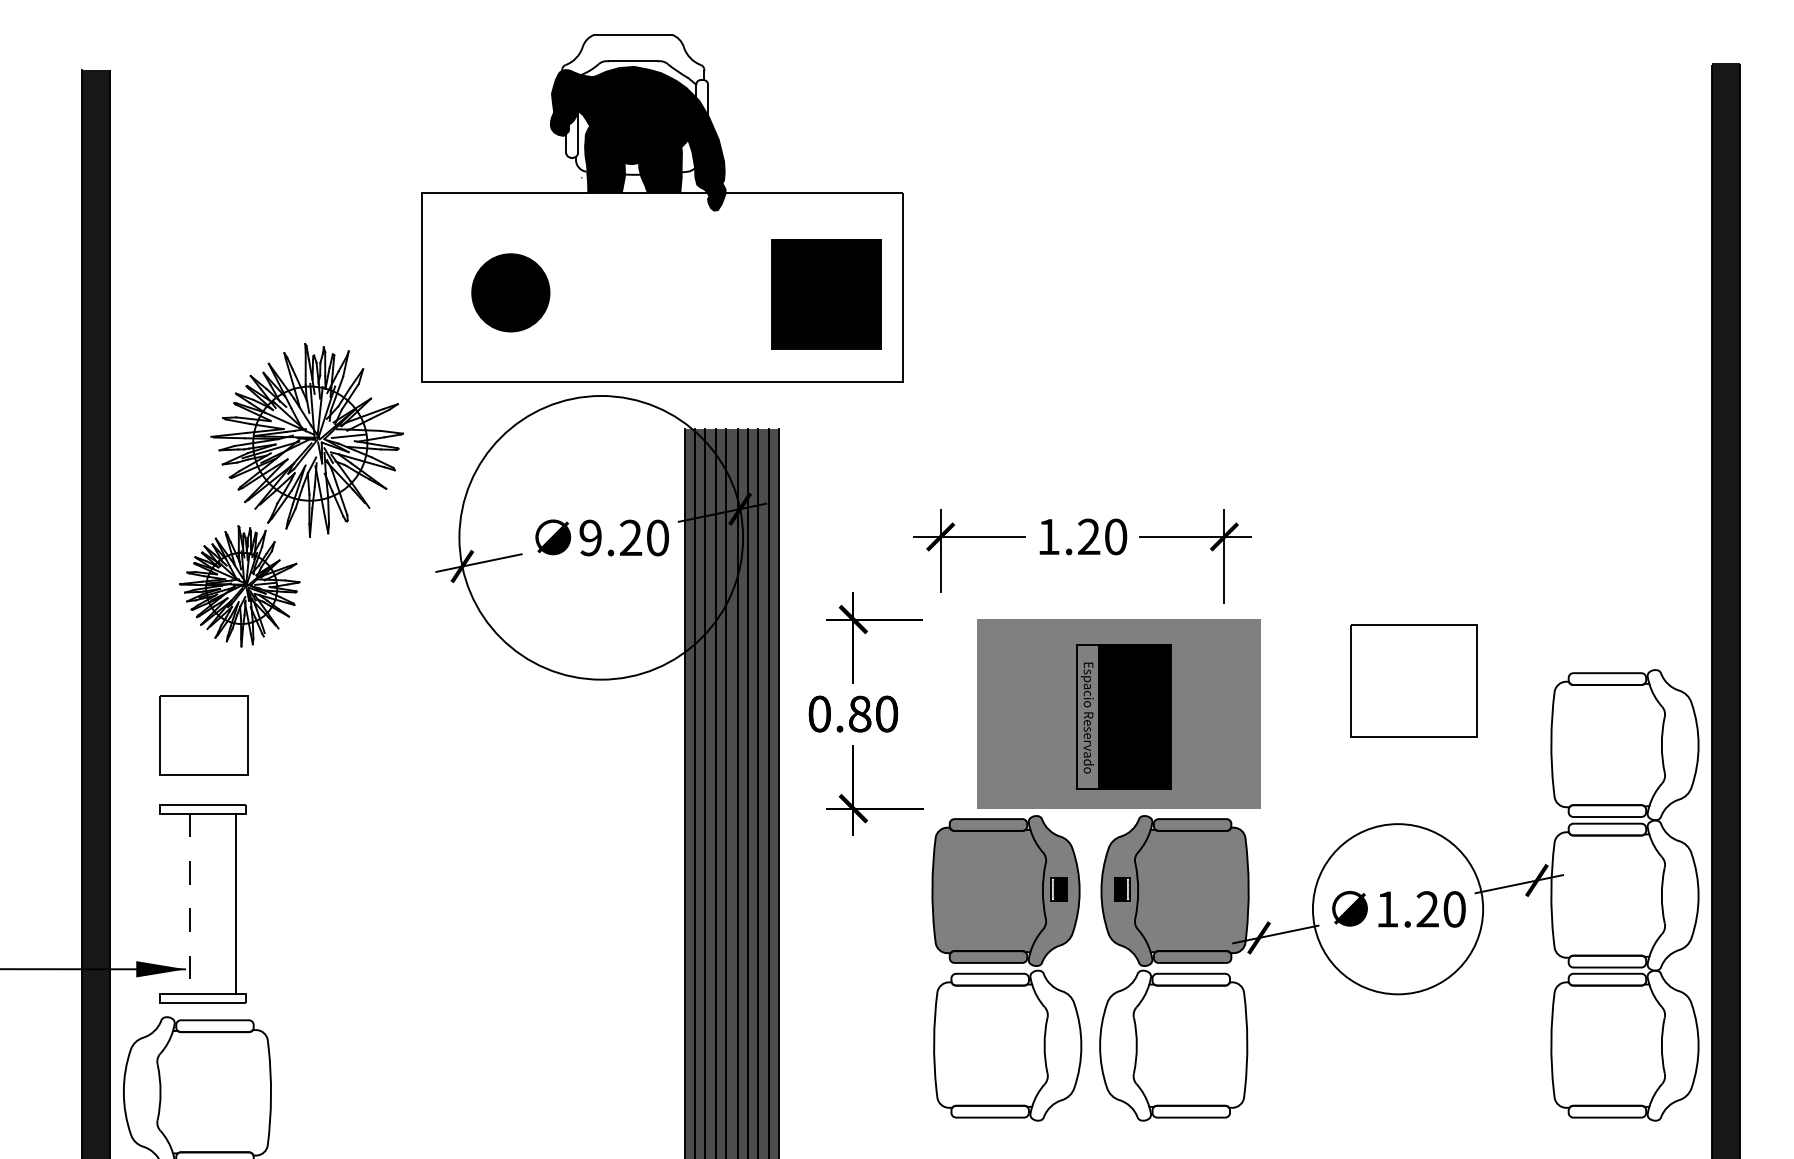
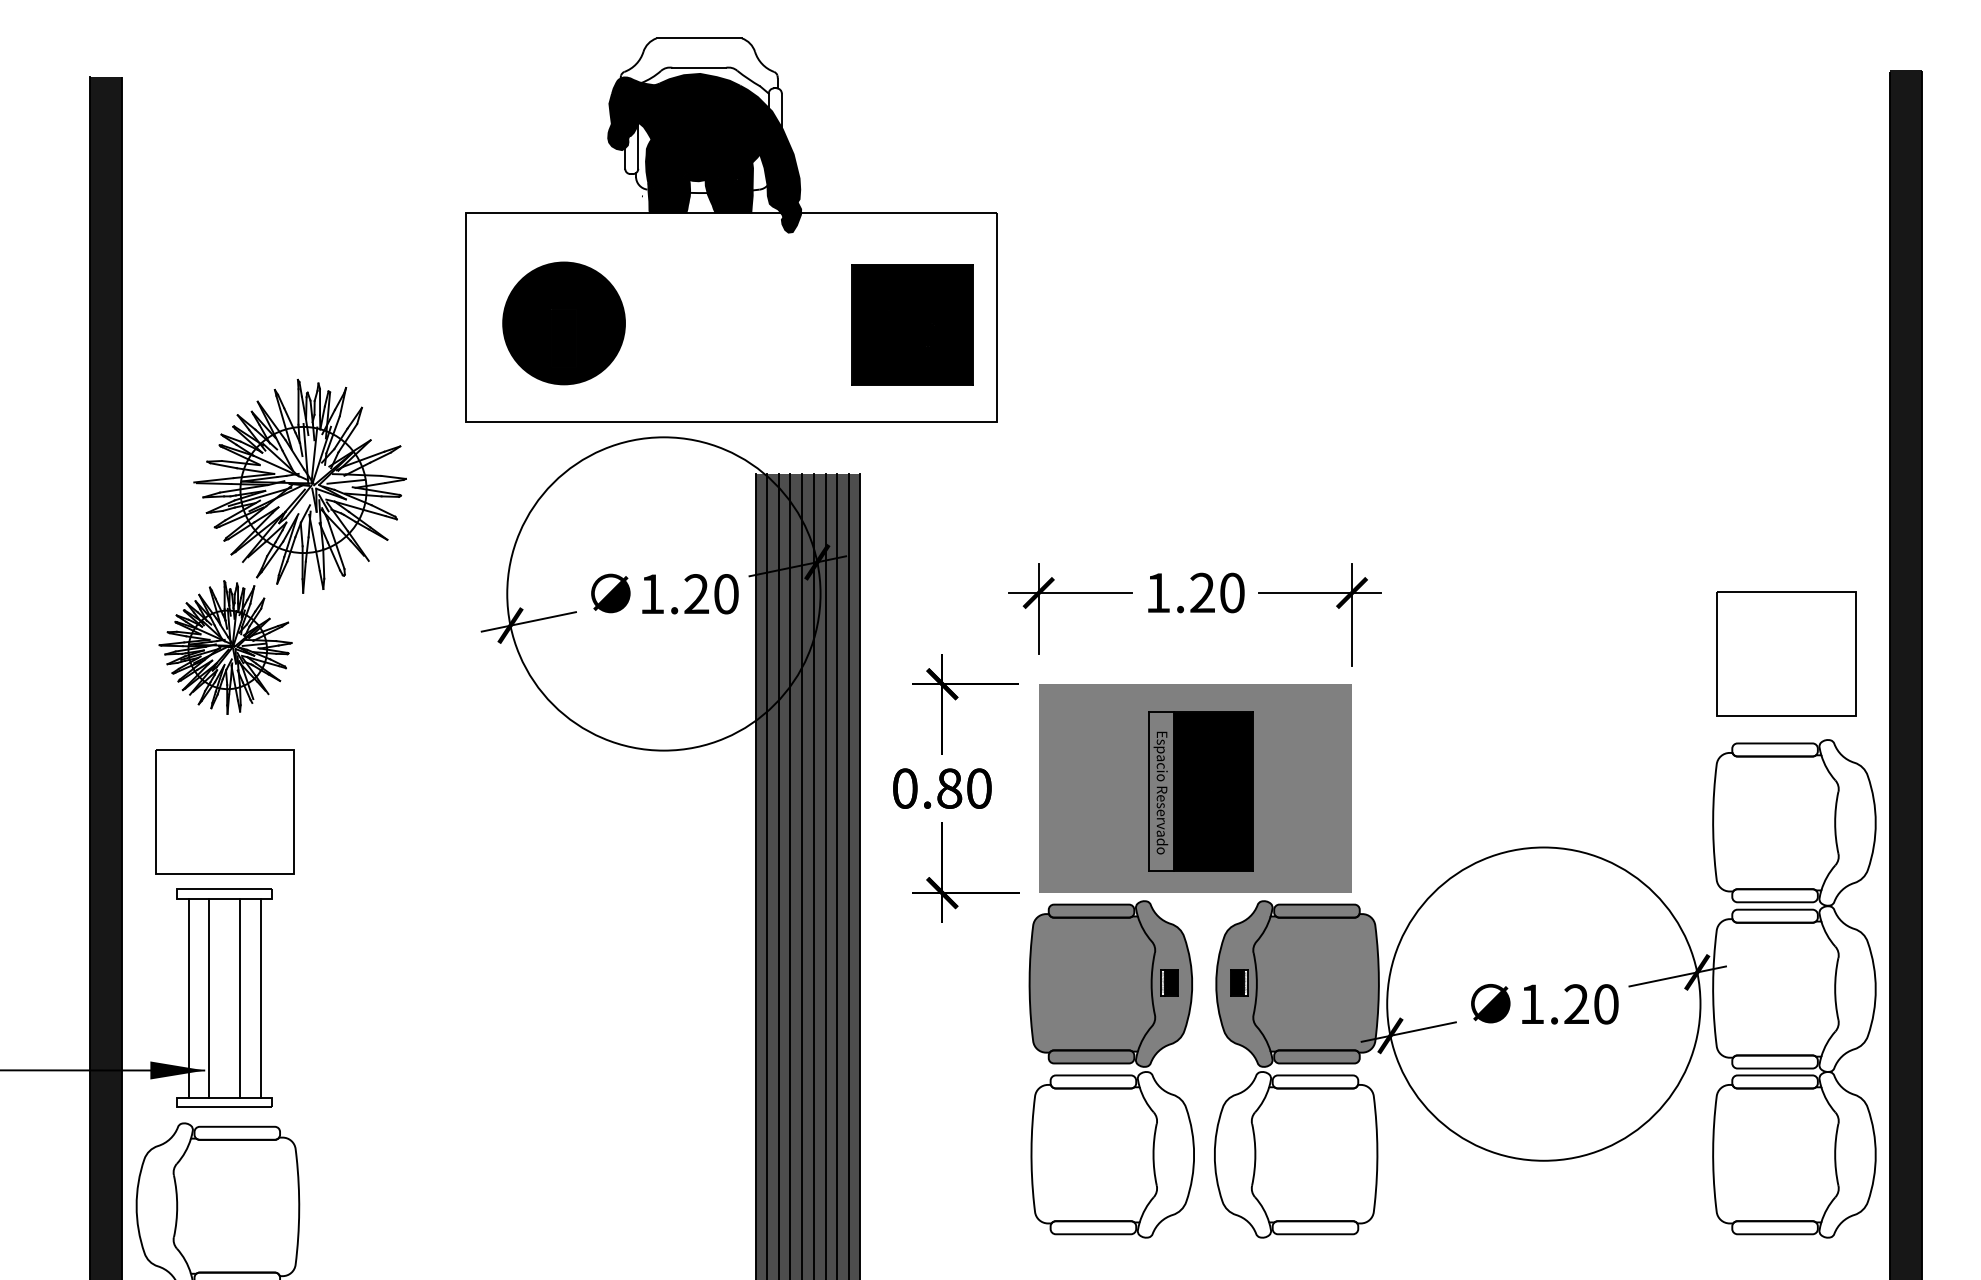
part: (510, 292) -> (563, 323), size x1.43
part: (291, 494) -> (282, 546), moved
text: (590, 538) -> (652, 594), 9.20 -> 1.20
part: (1414, 680) -> (1786, 653), moved
part: (1118, 713) -> (1195, 788), moved
part: (203, 734) -> (224, 811), size x1.43
line: (170, 903) -> (188, 997), added
line: (216, 903) -> (239, 997), added
line: (189, 904) -> (209, 998), dashed -> solid
circle: (1397, 908) -> (1543, 1003), size x1.67

